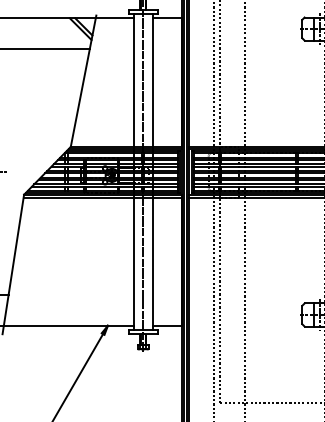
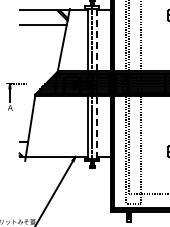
line: (152, 79) -> (96, 39), solid -> dashed
line: (152, 262) -> (96, 126), solid -> dashed

